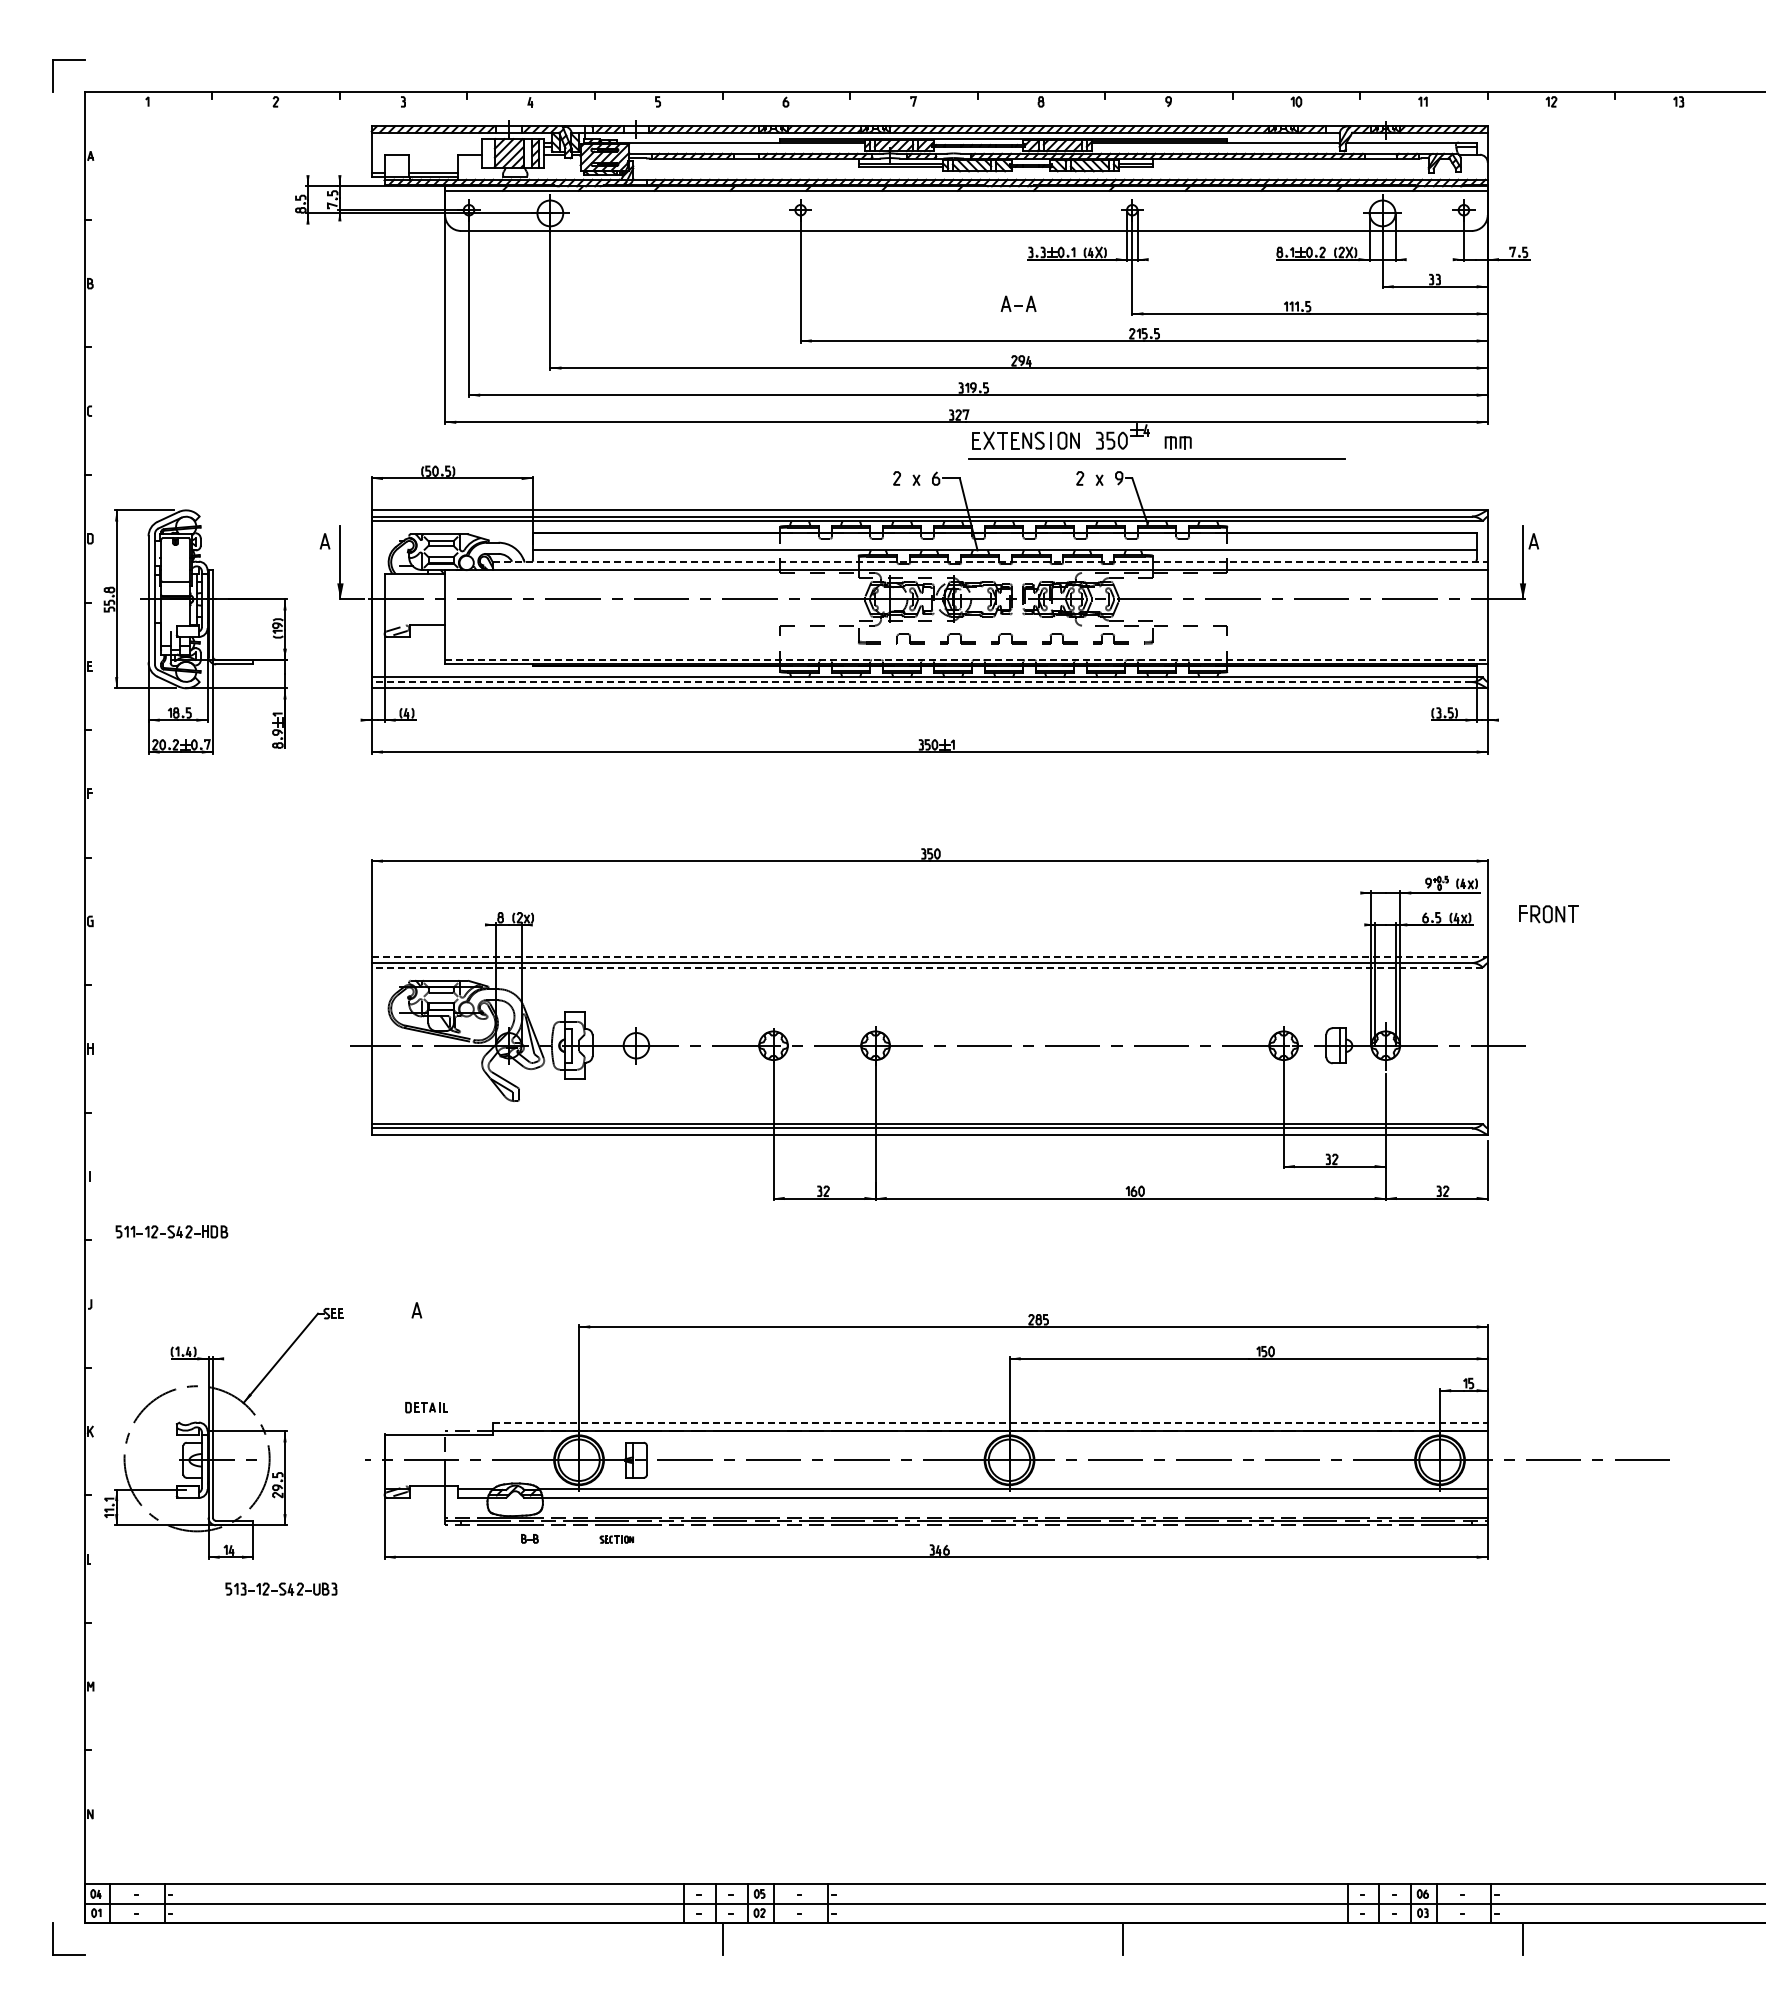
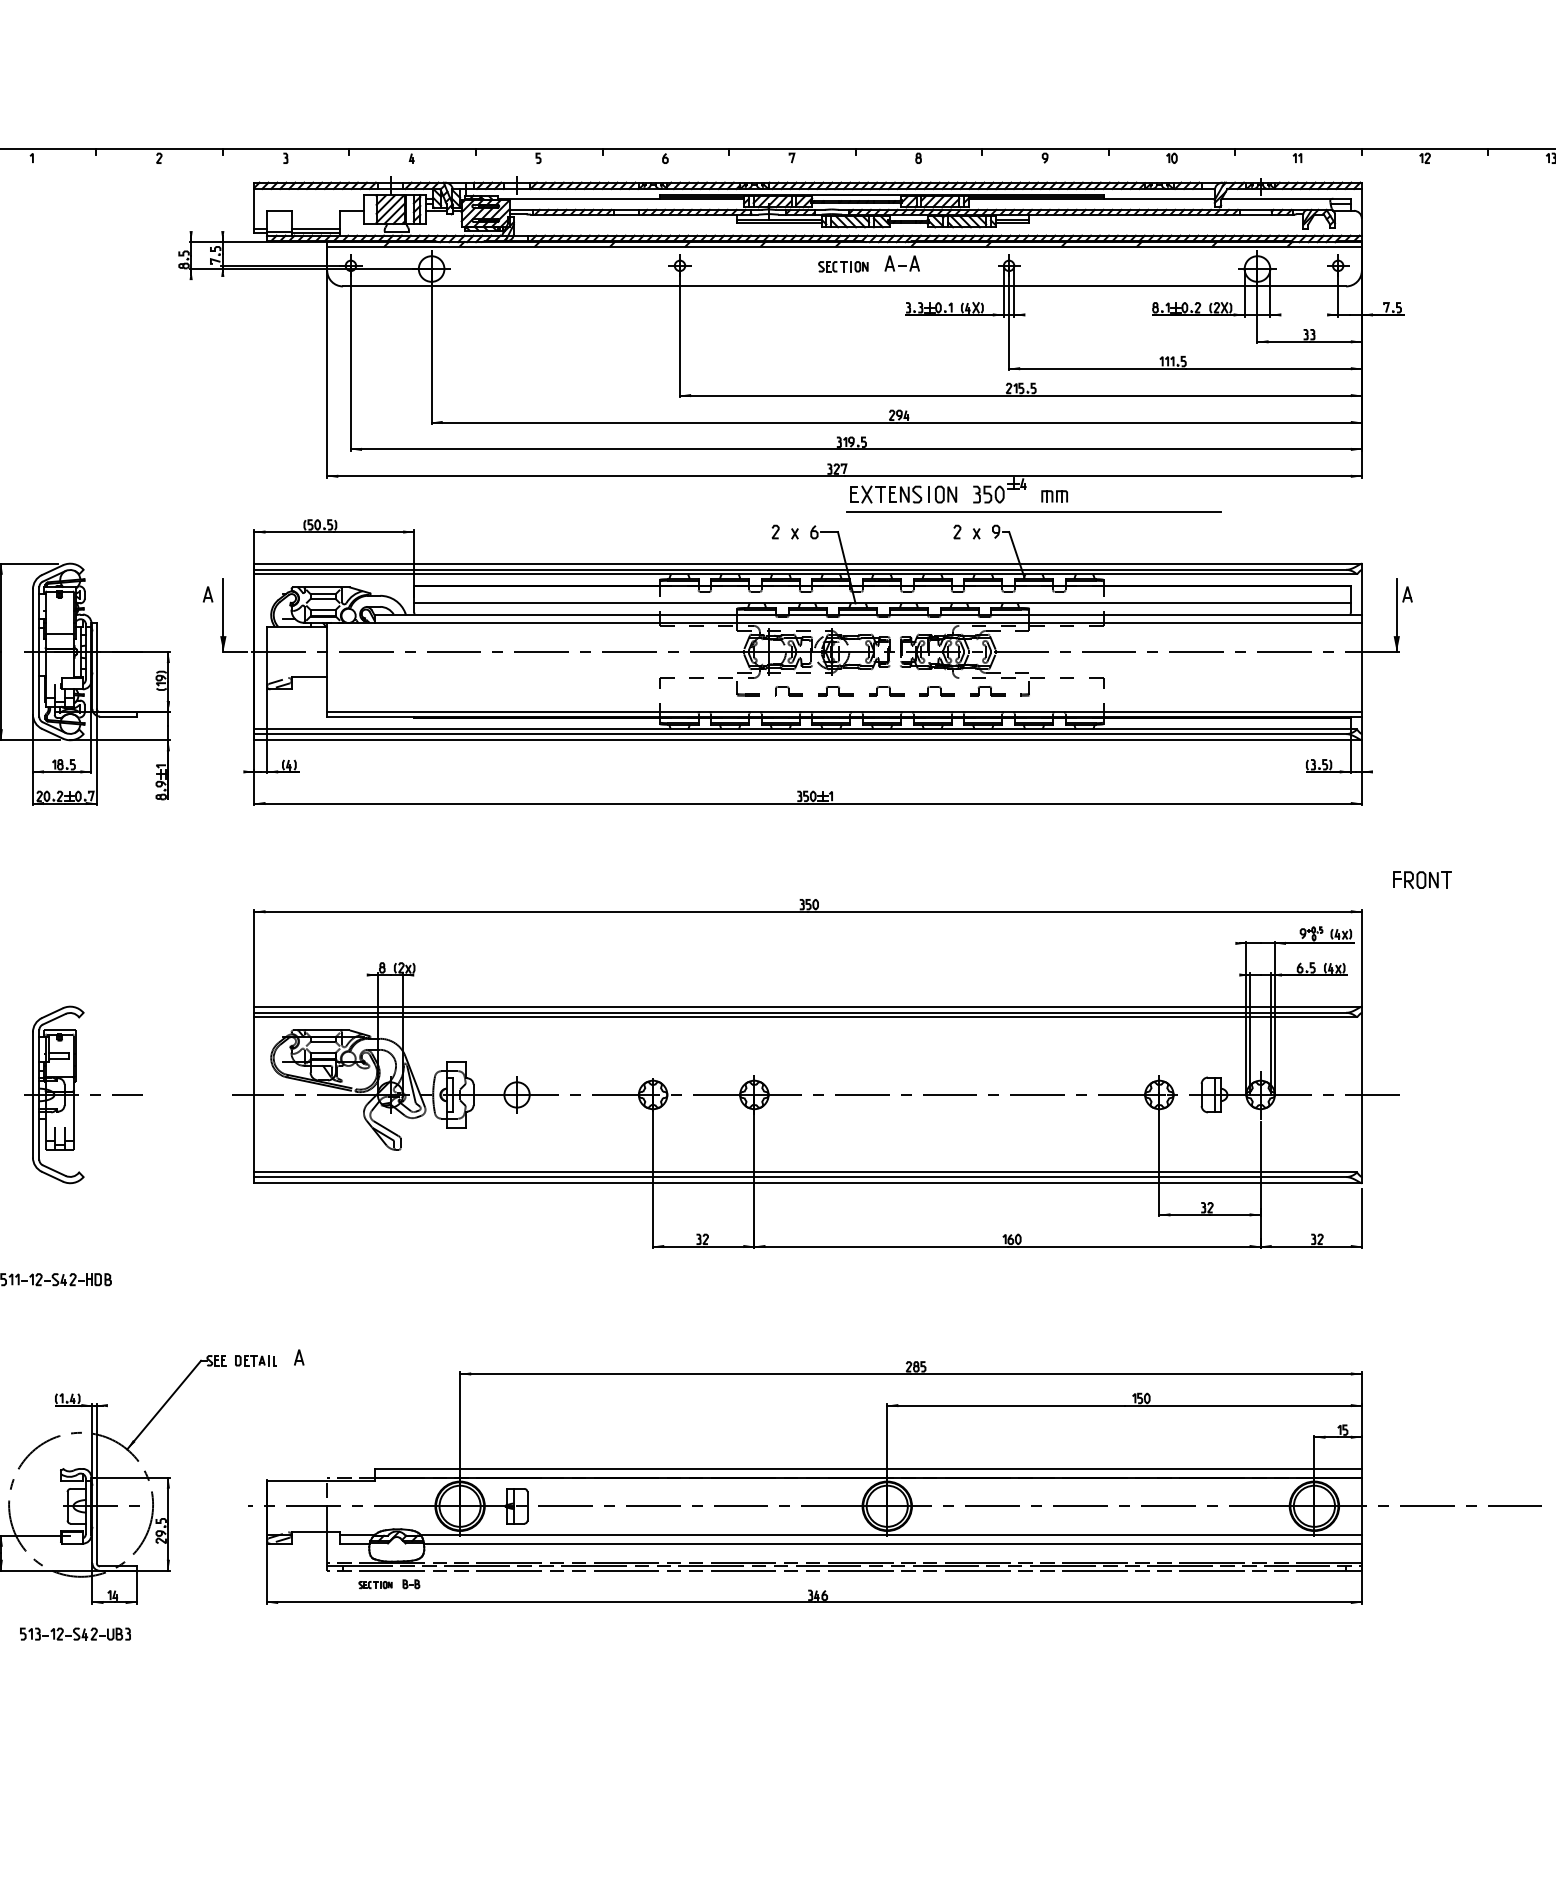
part: (964, 210) -> (842, 266), added
part: (1018, 303) -> (902, 263), moved
line: (990, 561) -> (868, 614), dashed -> solid
line: (966, 659) -> (844, 711), dashed -> solid
line: (921, 682) -> (799, 734), dashed -> solid
part: (1548, 914) -> (1422, 880), moved
line: (929, 956) -> (807, 1006), dashed -> solid
line: (927, 967) -> (805, 1017), dashed -> solid
part: (199, 1045) -> (83, 1094), added
part: (426, 1407) -> (256, 1360), moved
line: (990, 1422) -> (868, 1468), dashed -> solid
part: (616, 1539) -> (375, 1584), moved
part: (281, 1588) -> (75, 1633), moved

